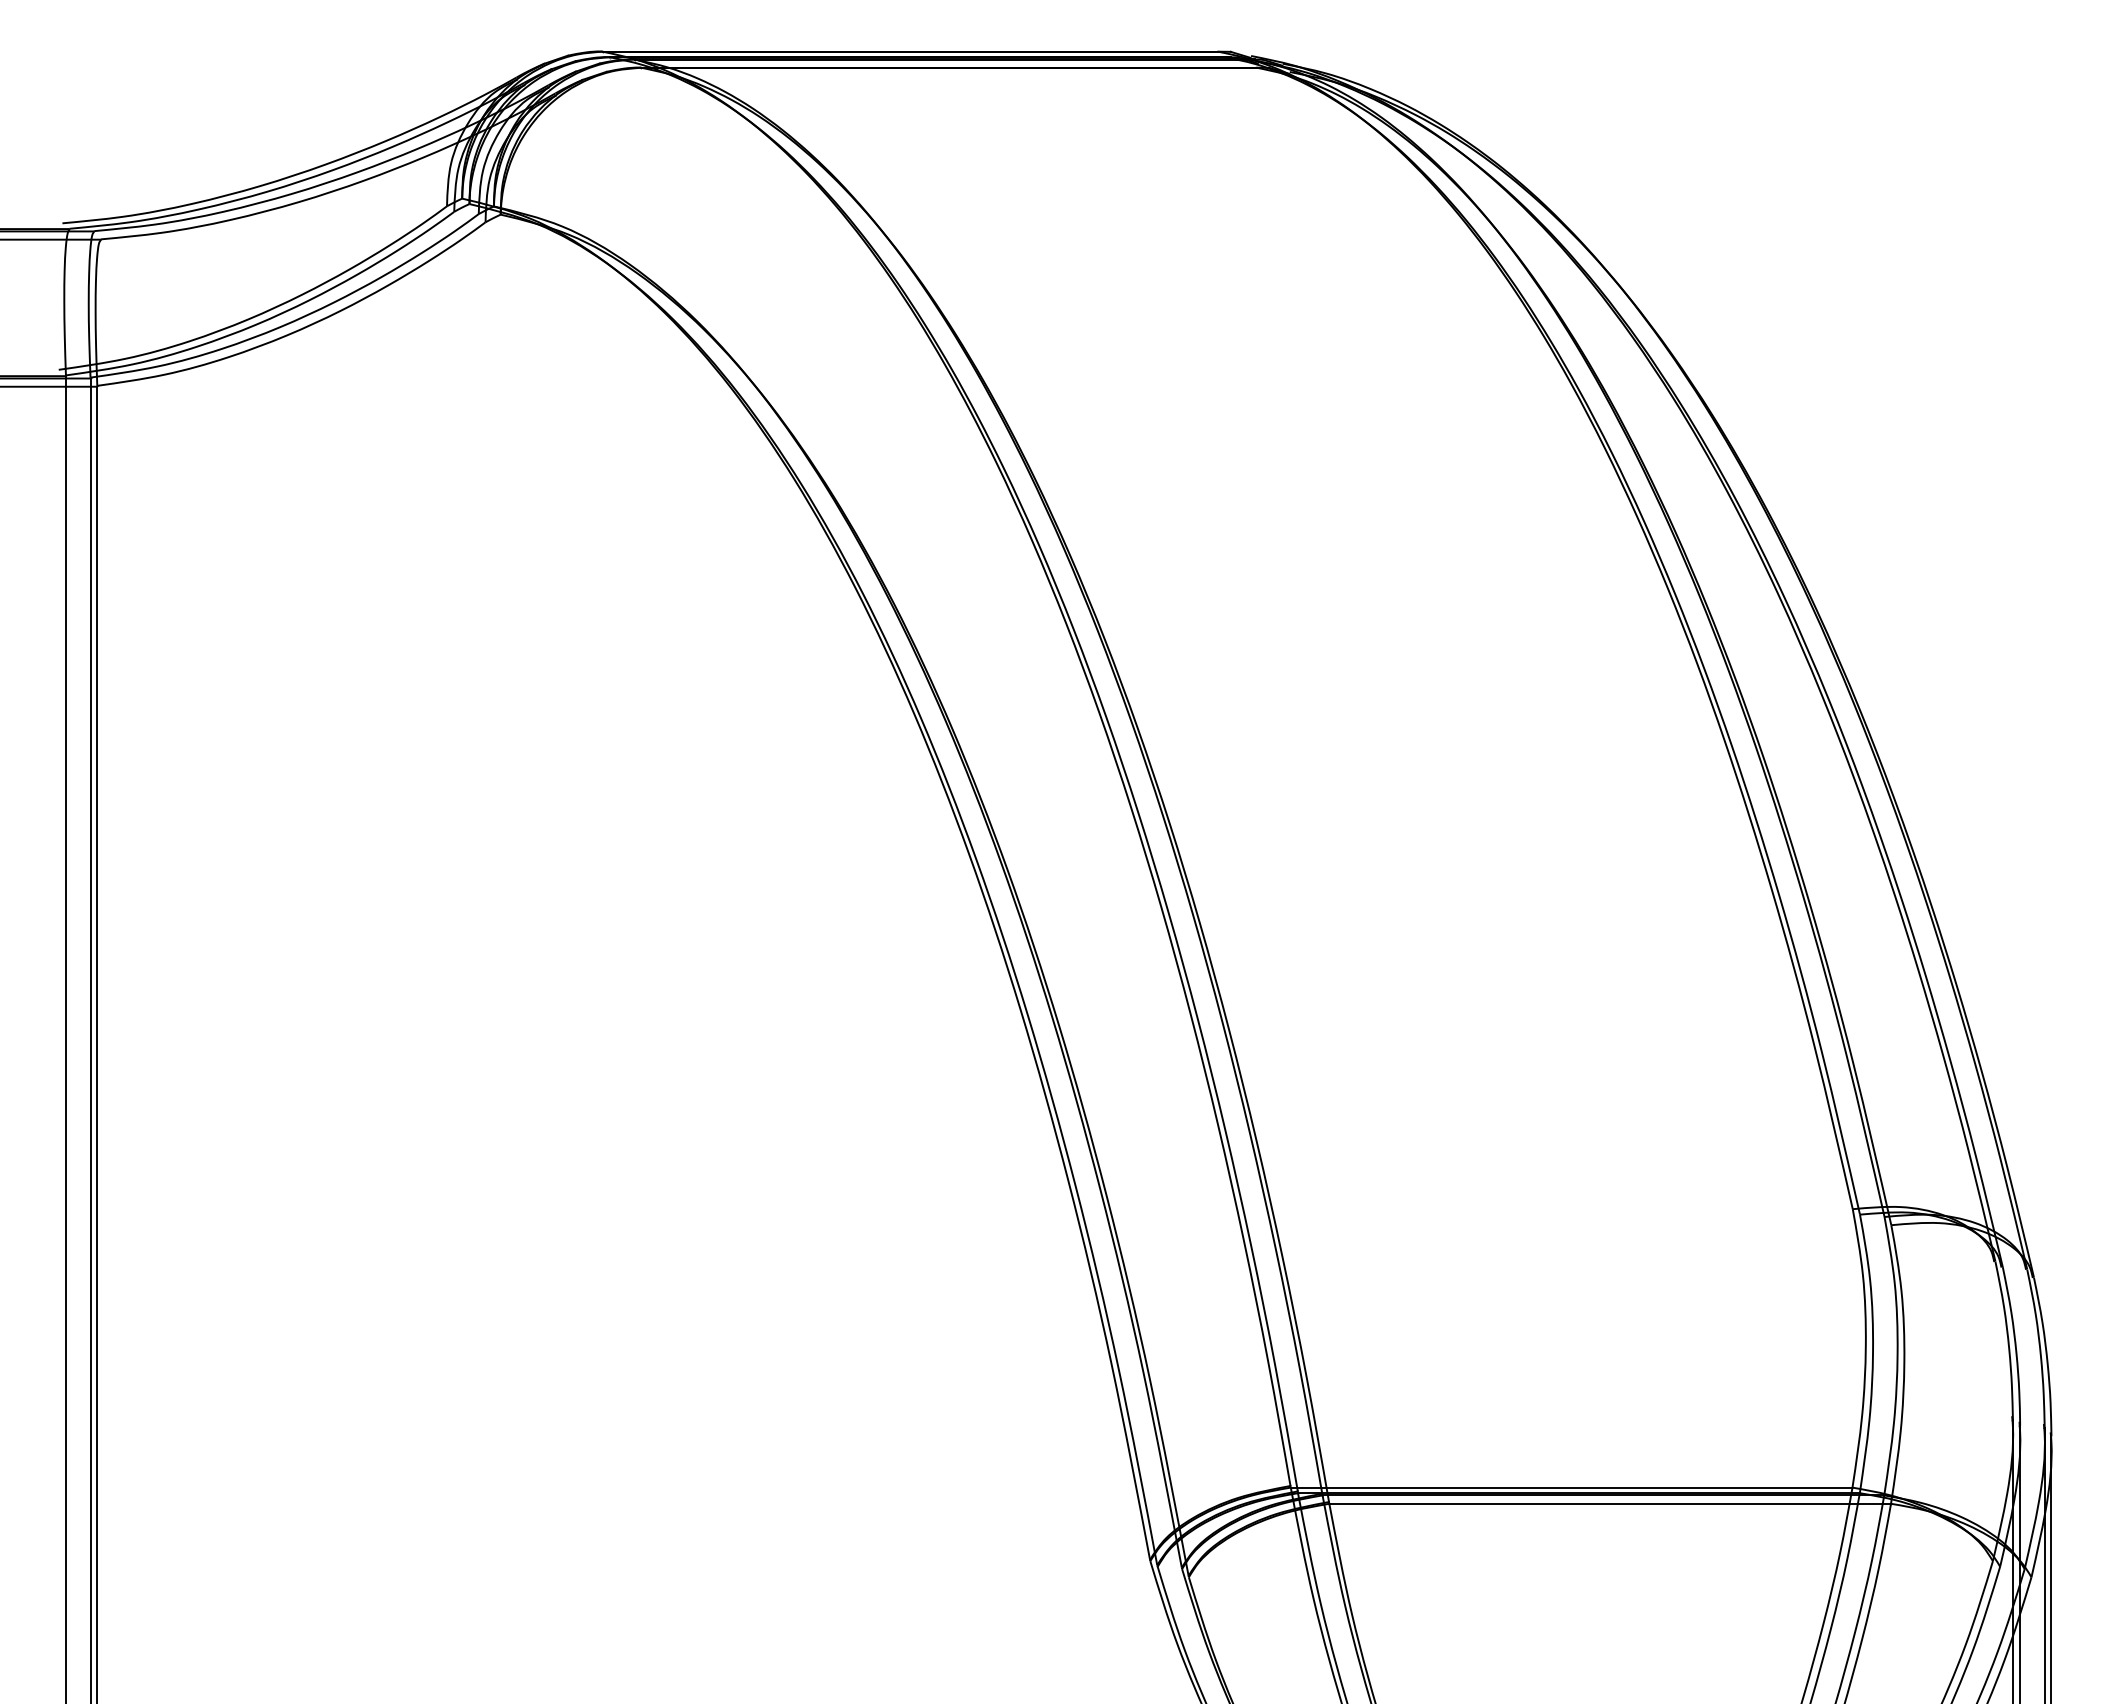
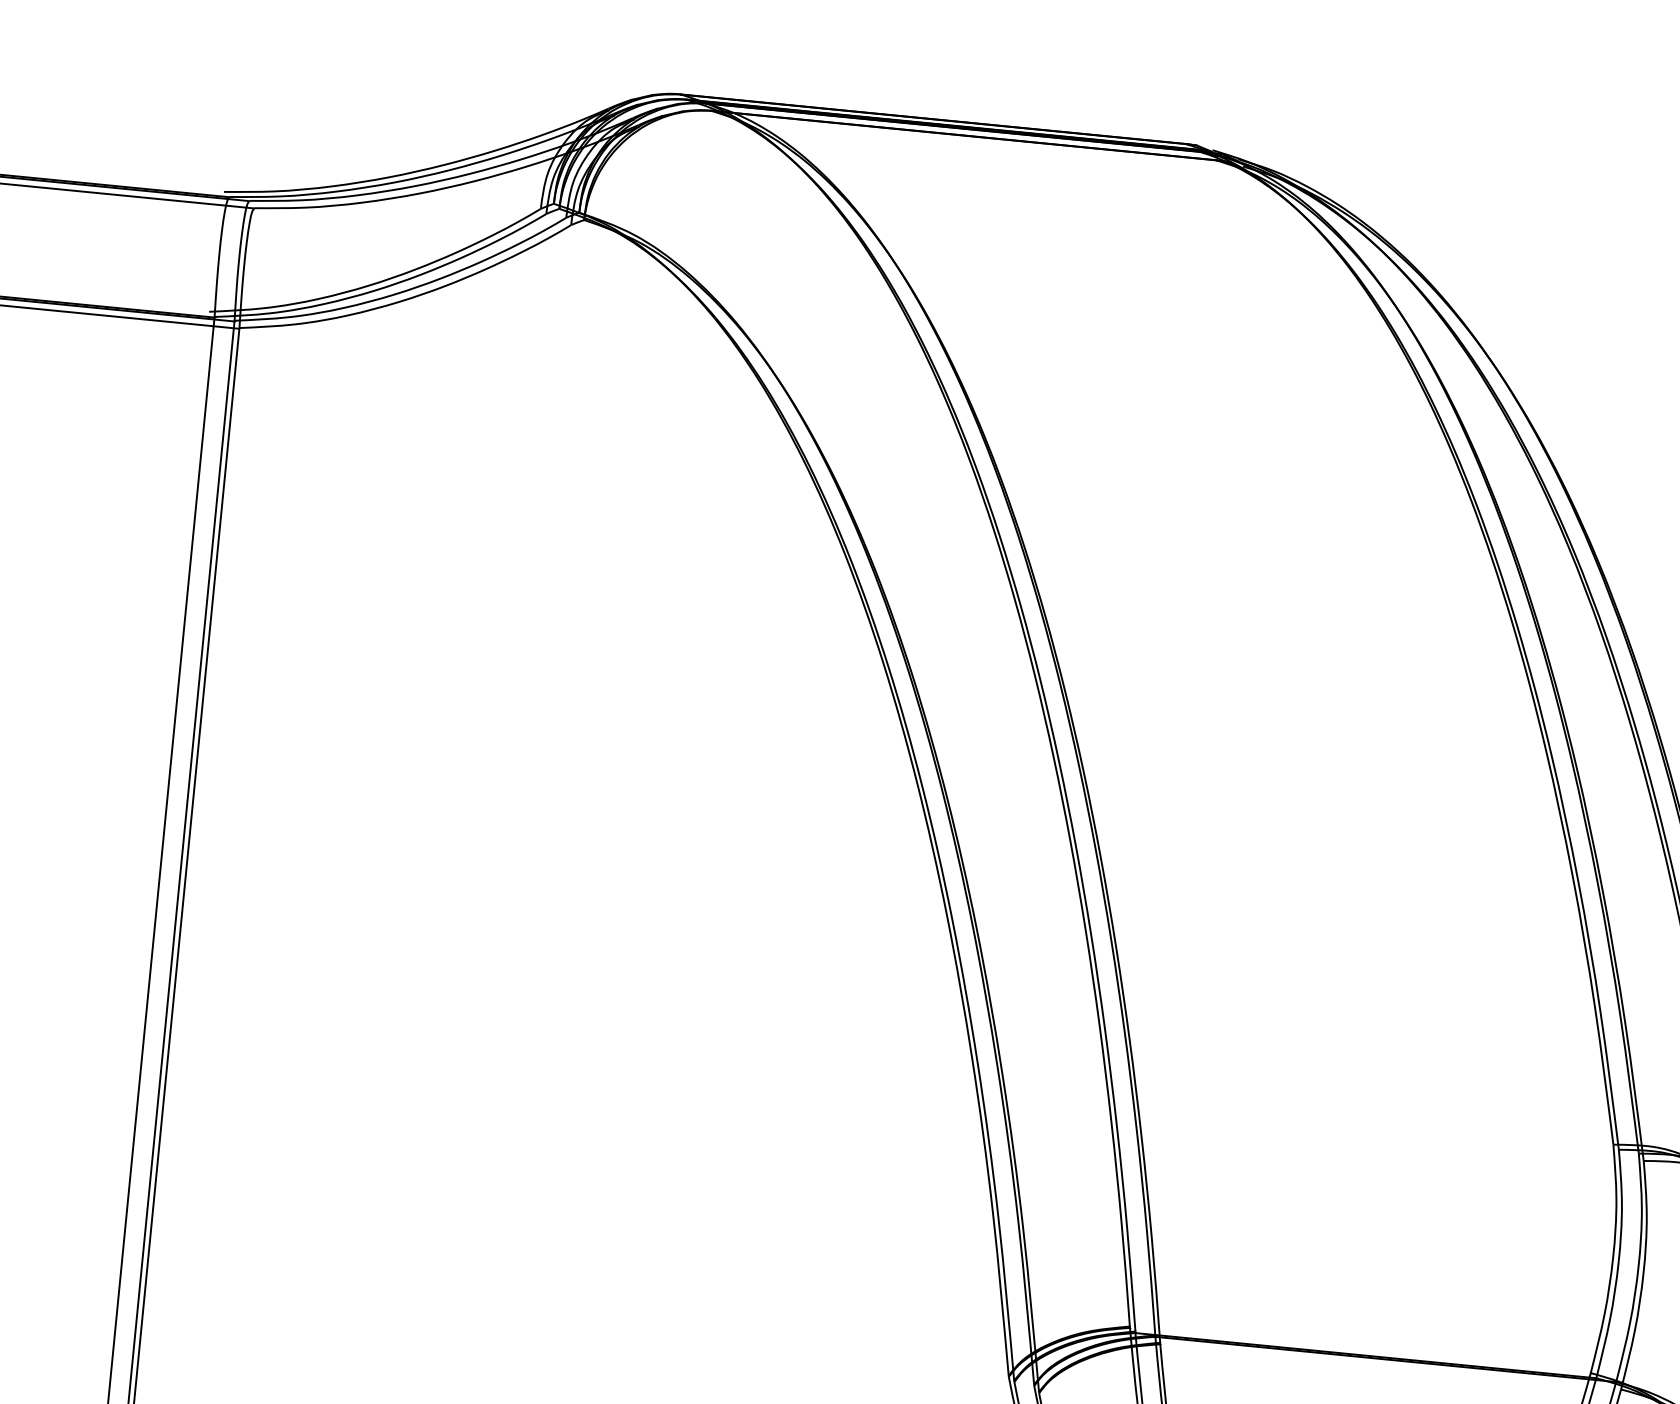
line: (1571, 1487) -> (1360, 1350), removed
line: (1610, 1503) -> (1390, 1366), removed

